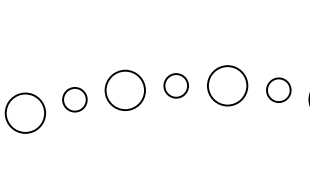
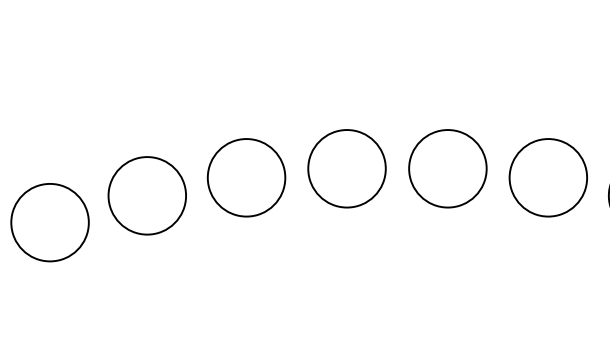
part: (175, 85) -> (345, 168), size x1.67
part: (278, 89) -> (547, 175), size x1.67
part: (74, 99) -> (146, 195), size x1.67

